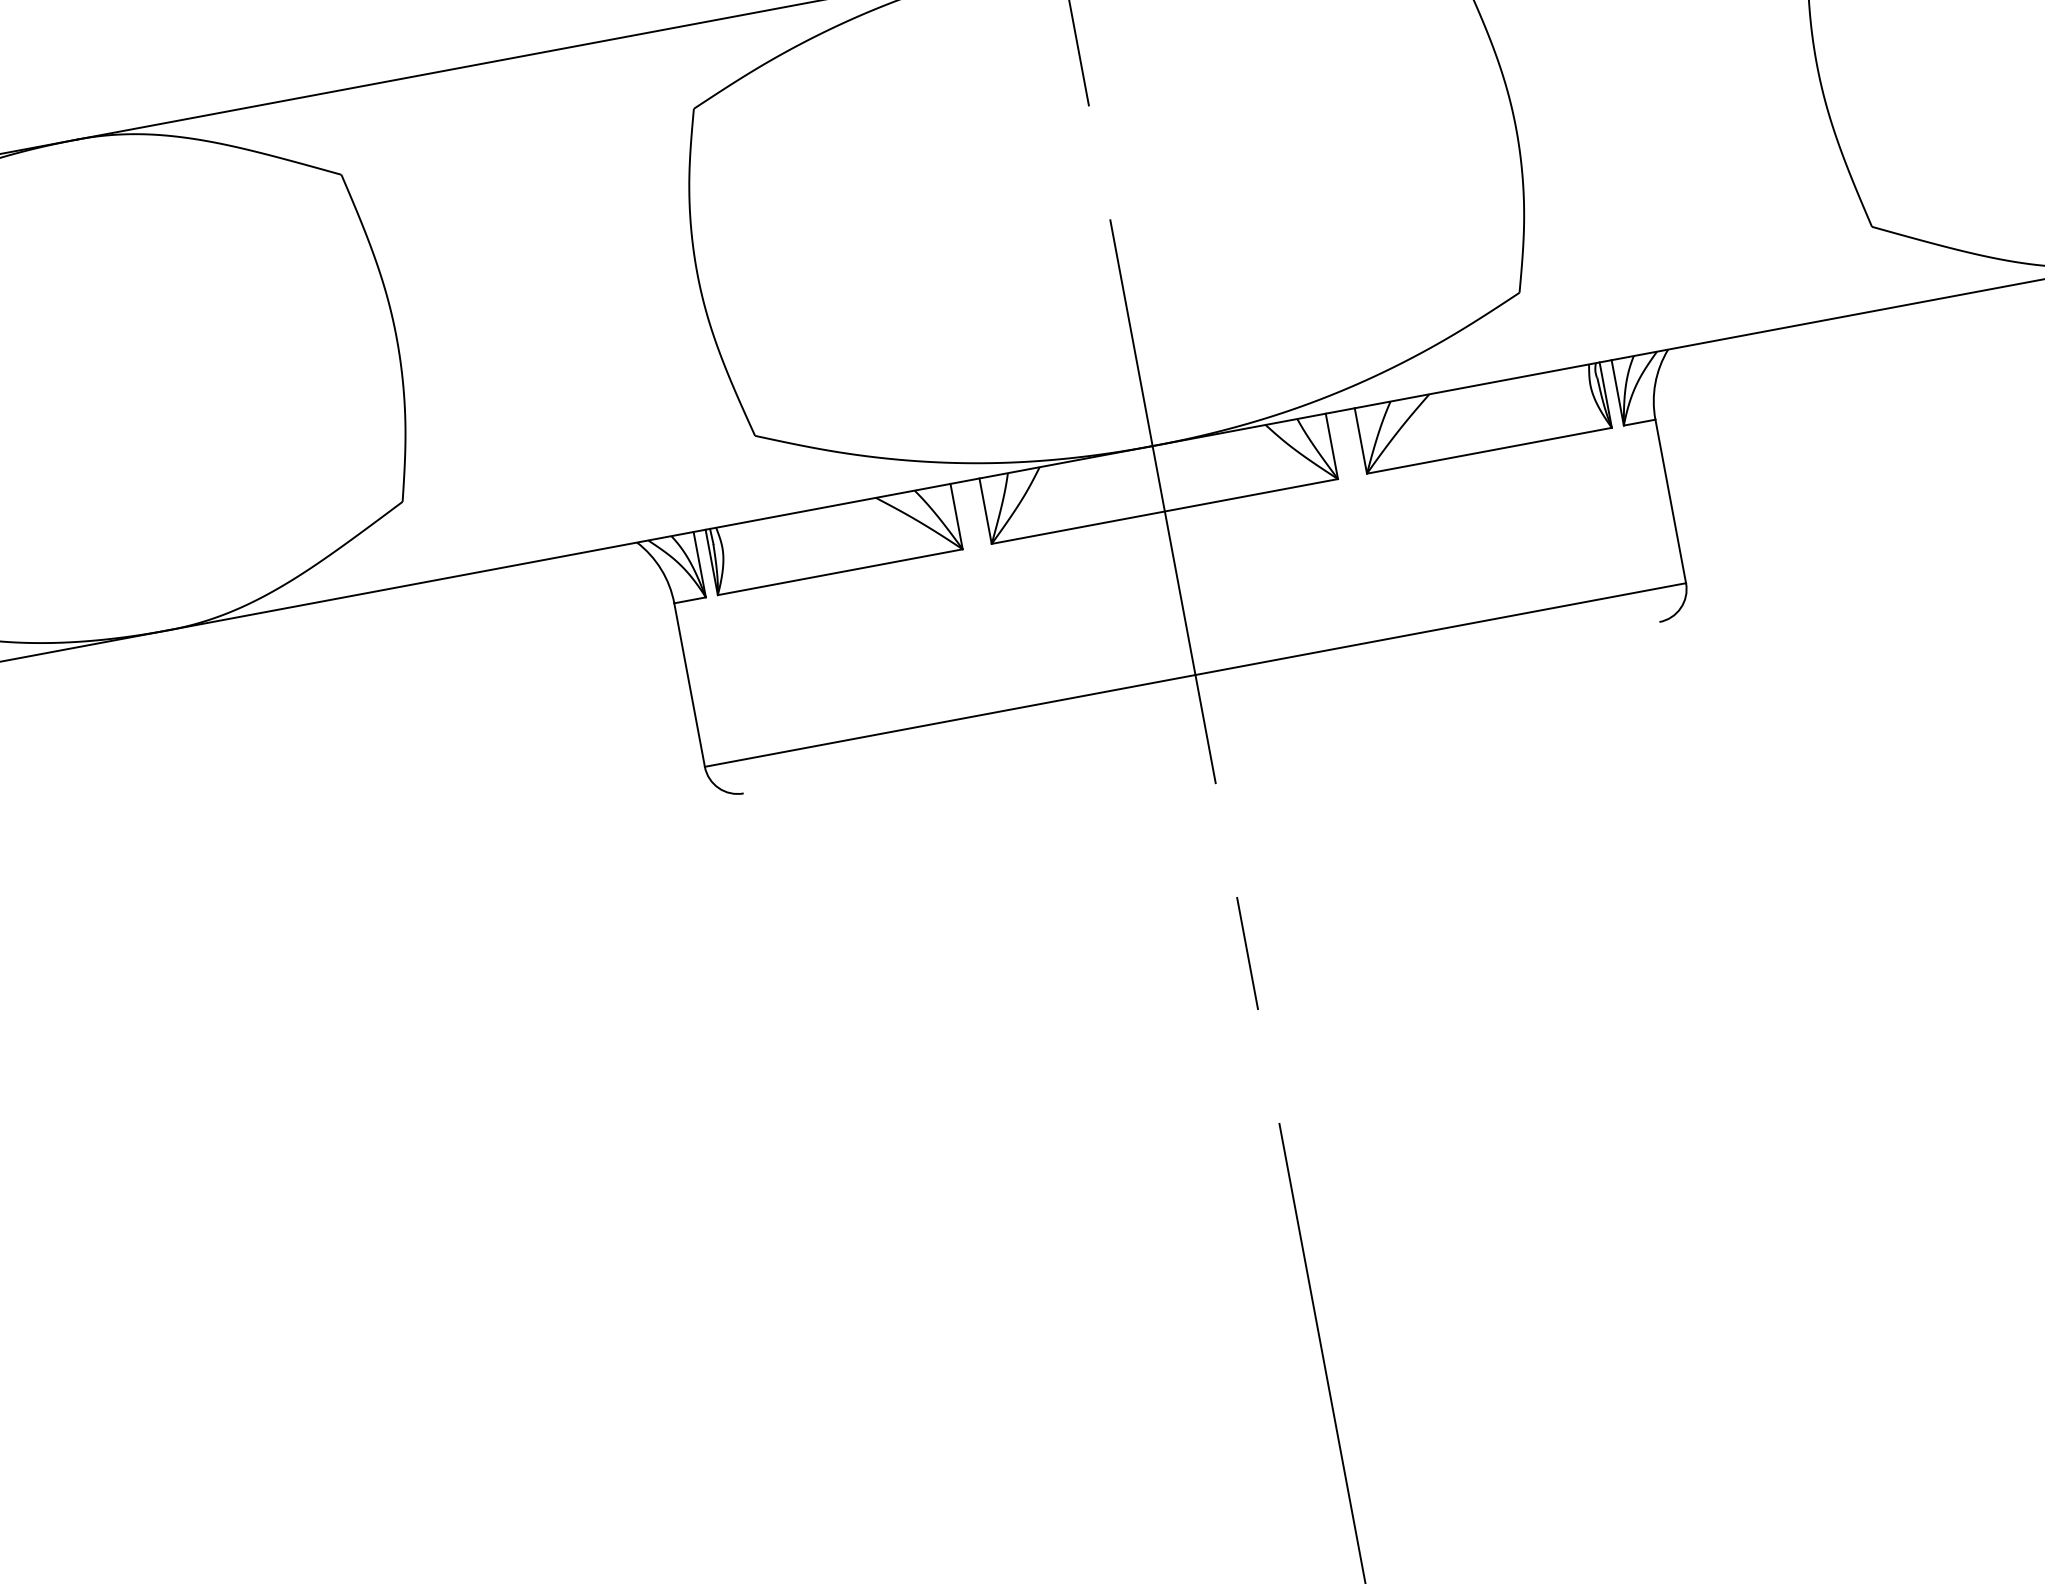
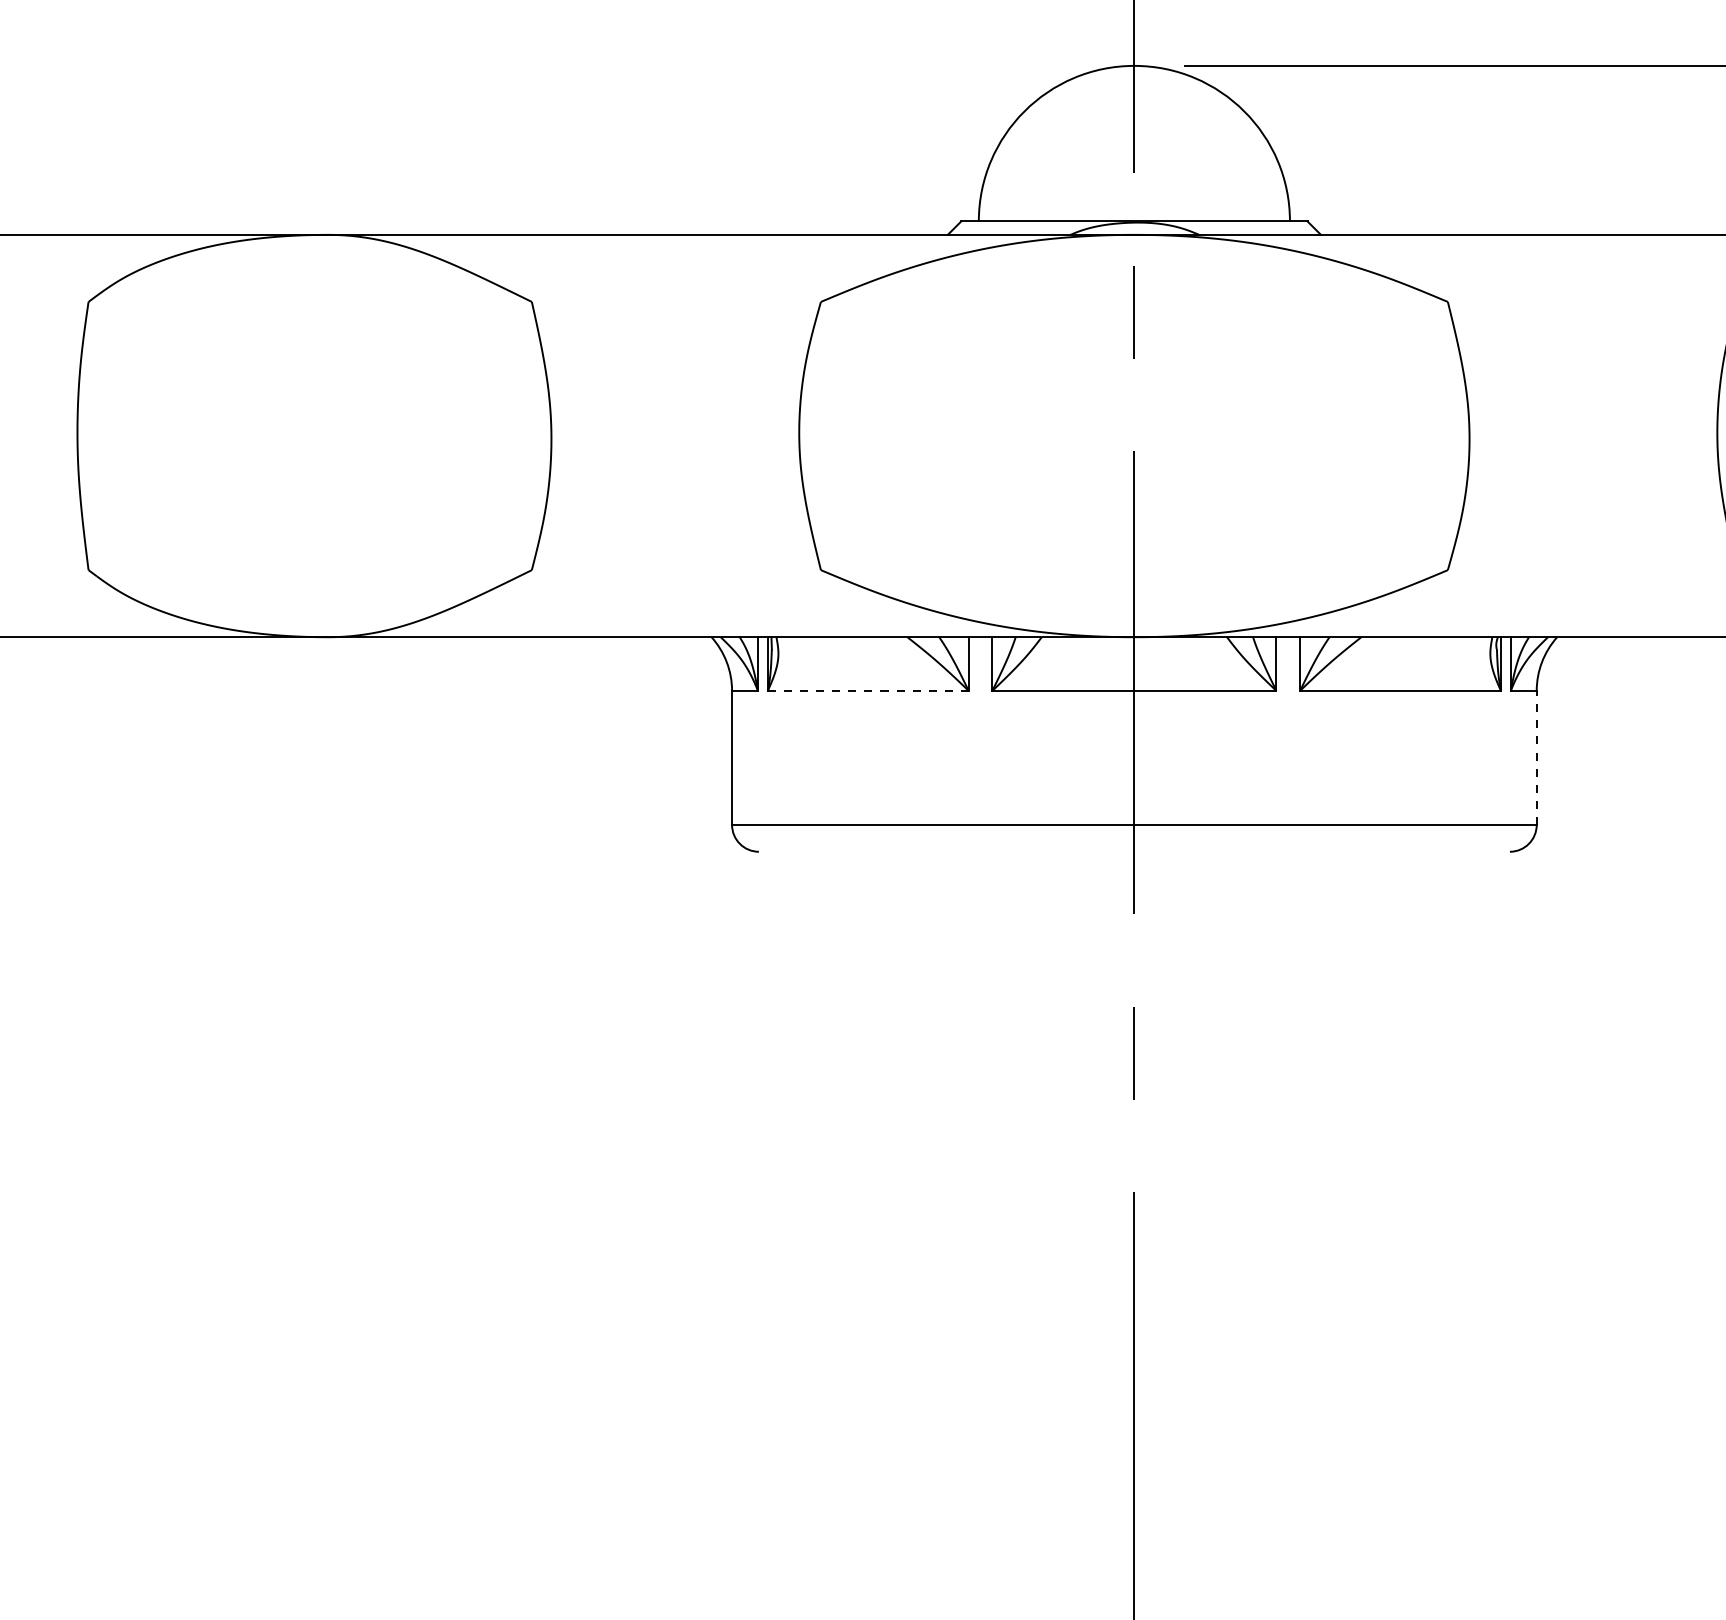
line: (1670, 501) -> (1536, 757), solid -> dashed
line: (840, 571) -> (868, 690), solid -> dashed

